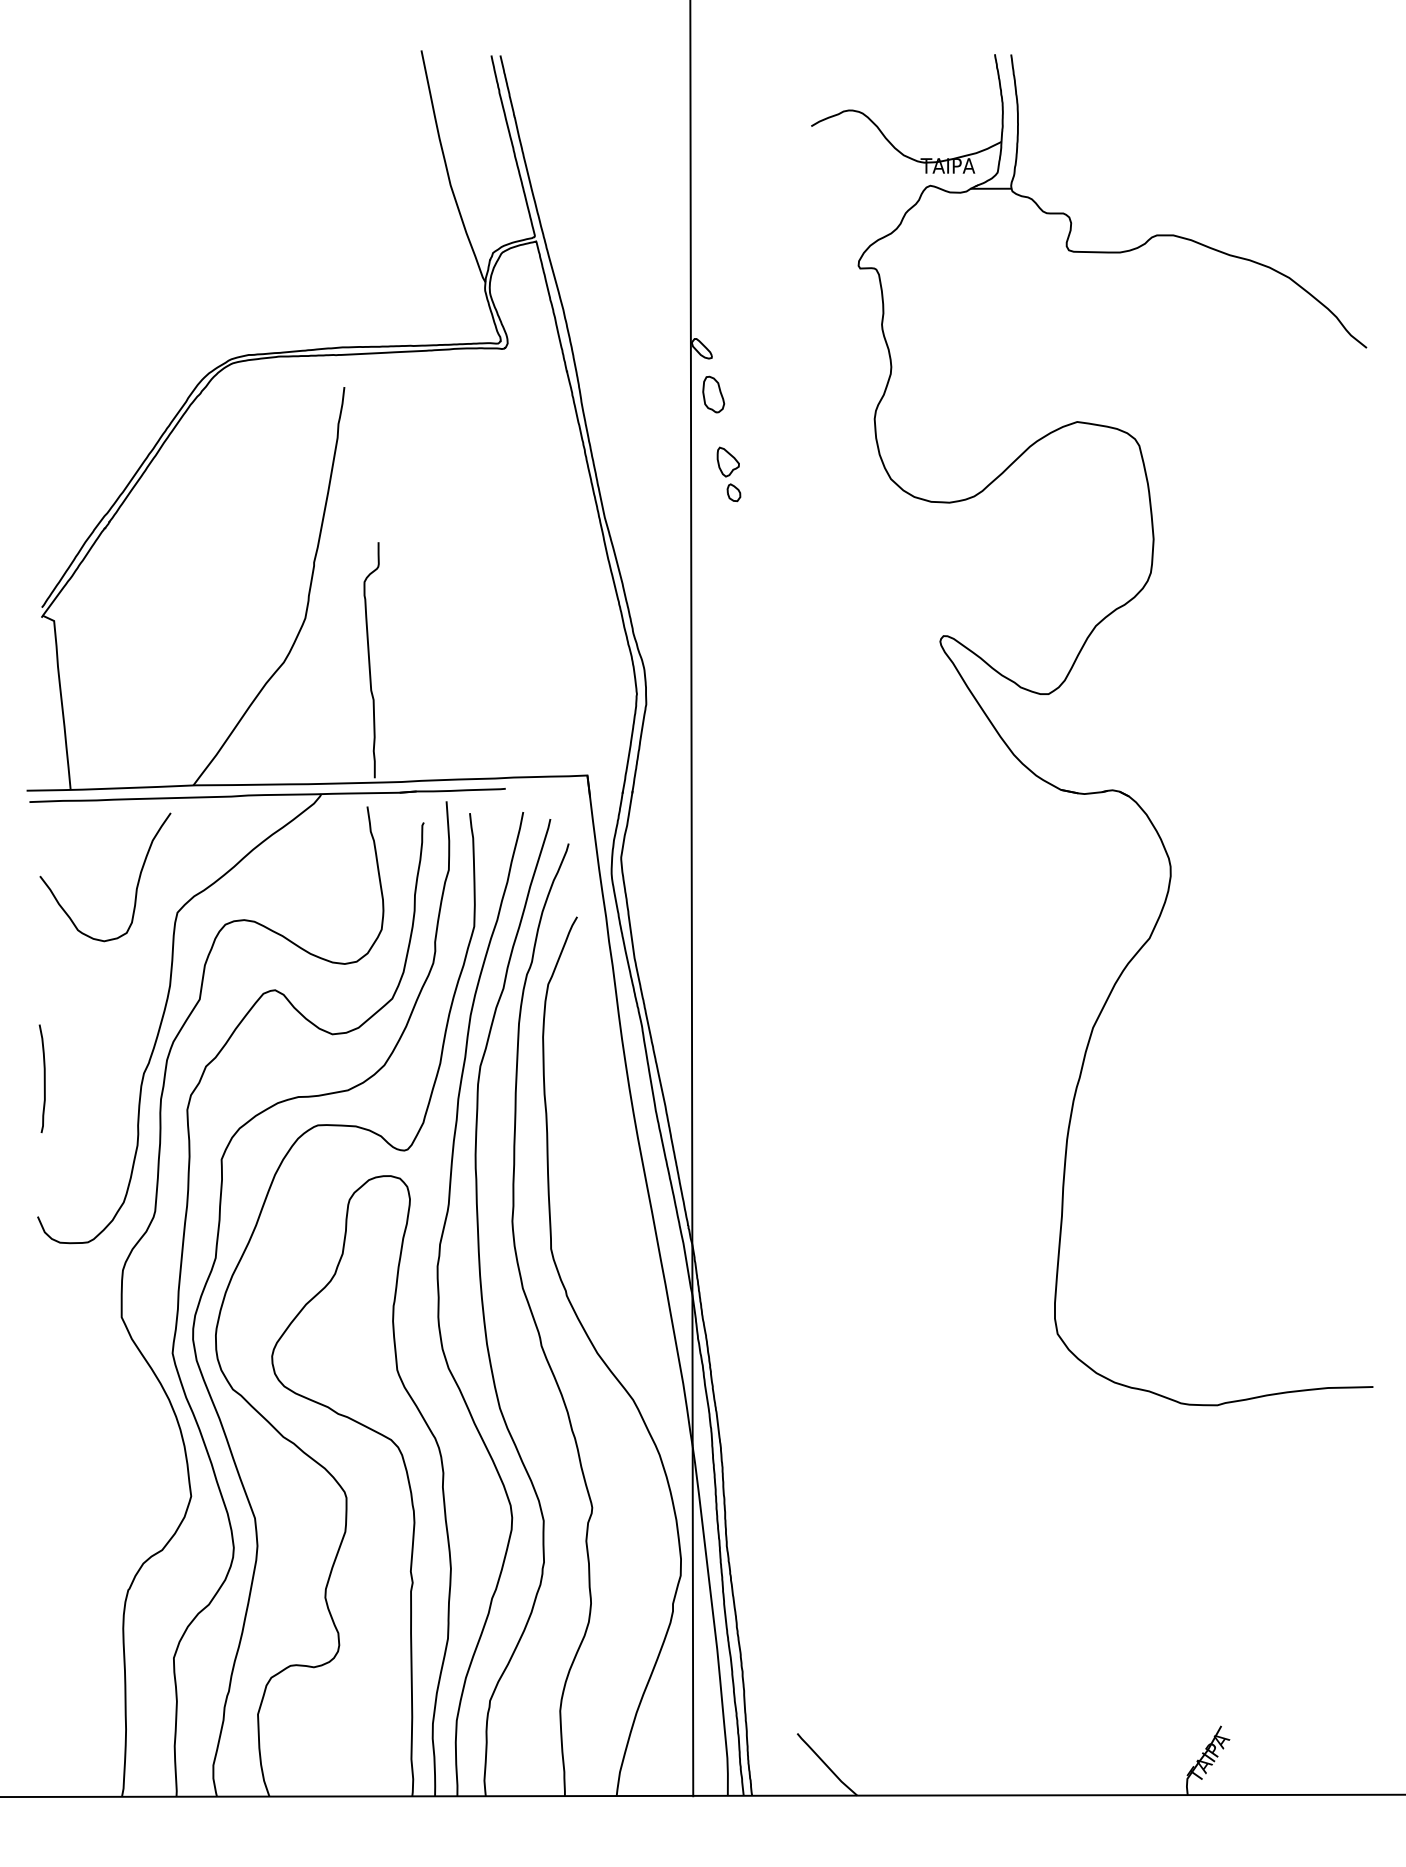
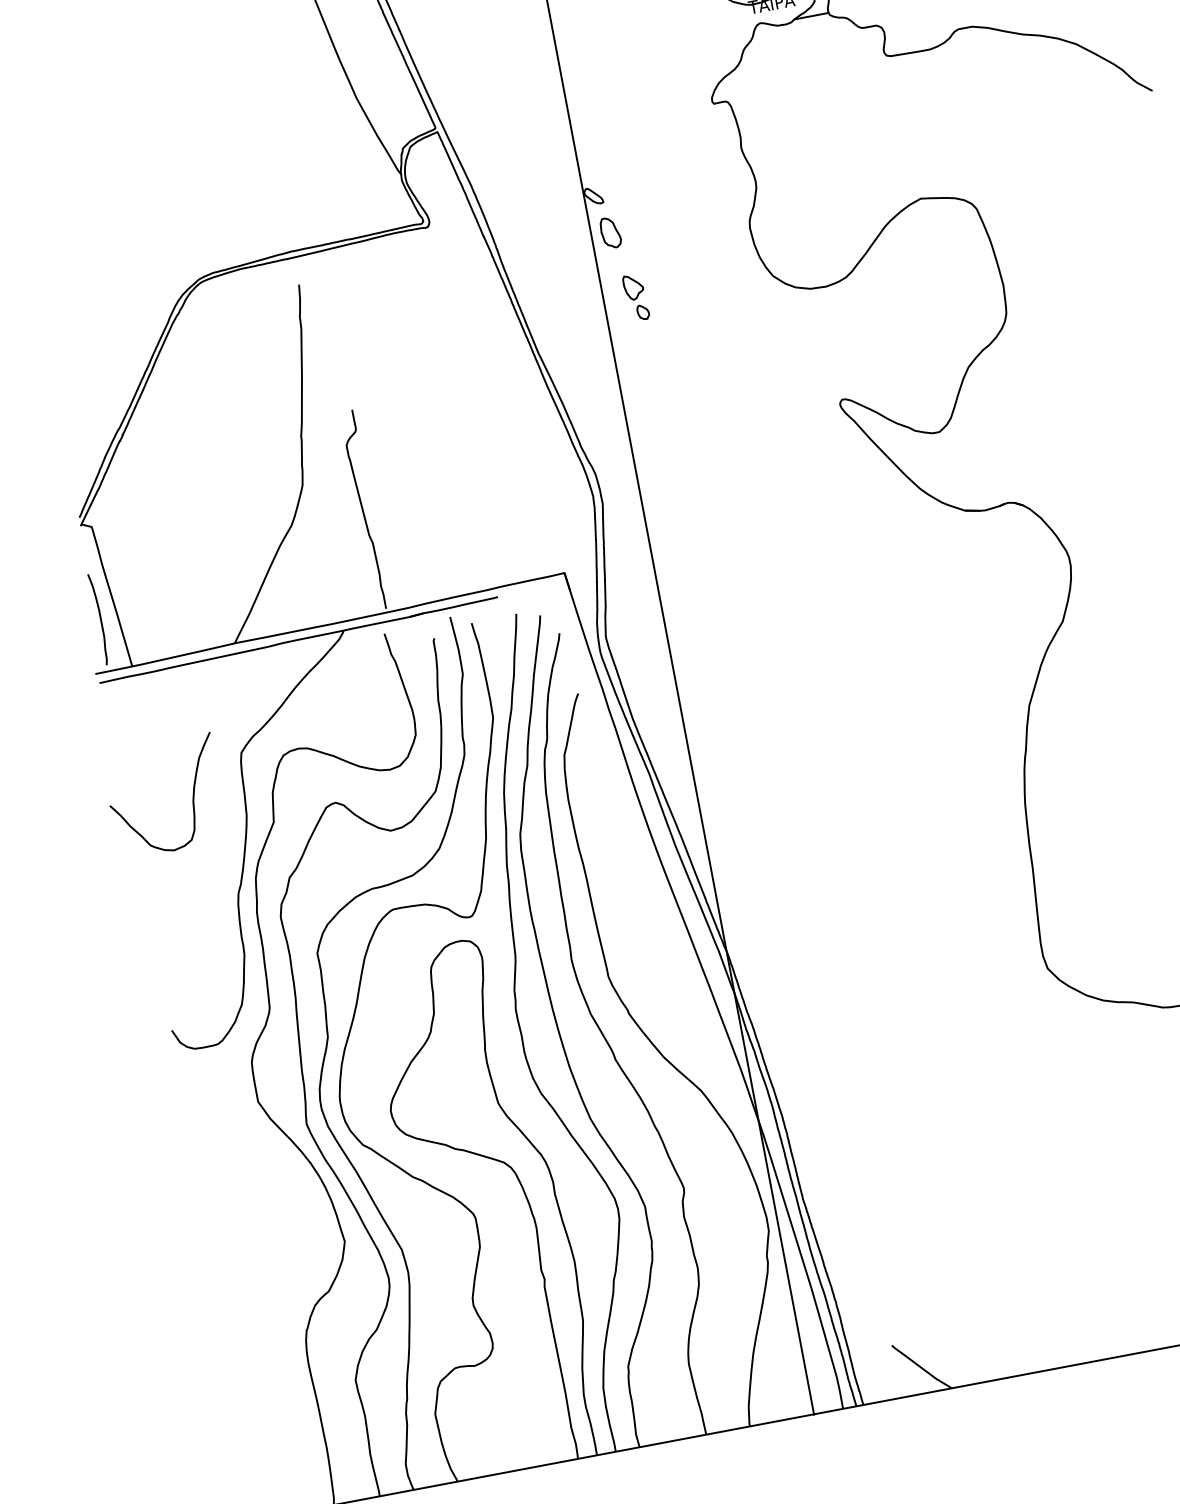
curve: (136, 885) -> (192, 798), moved
curve: (43, 1078) -> (99, 619), moved

